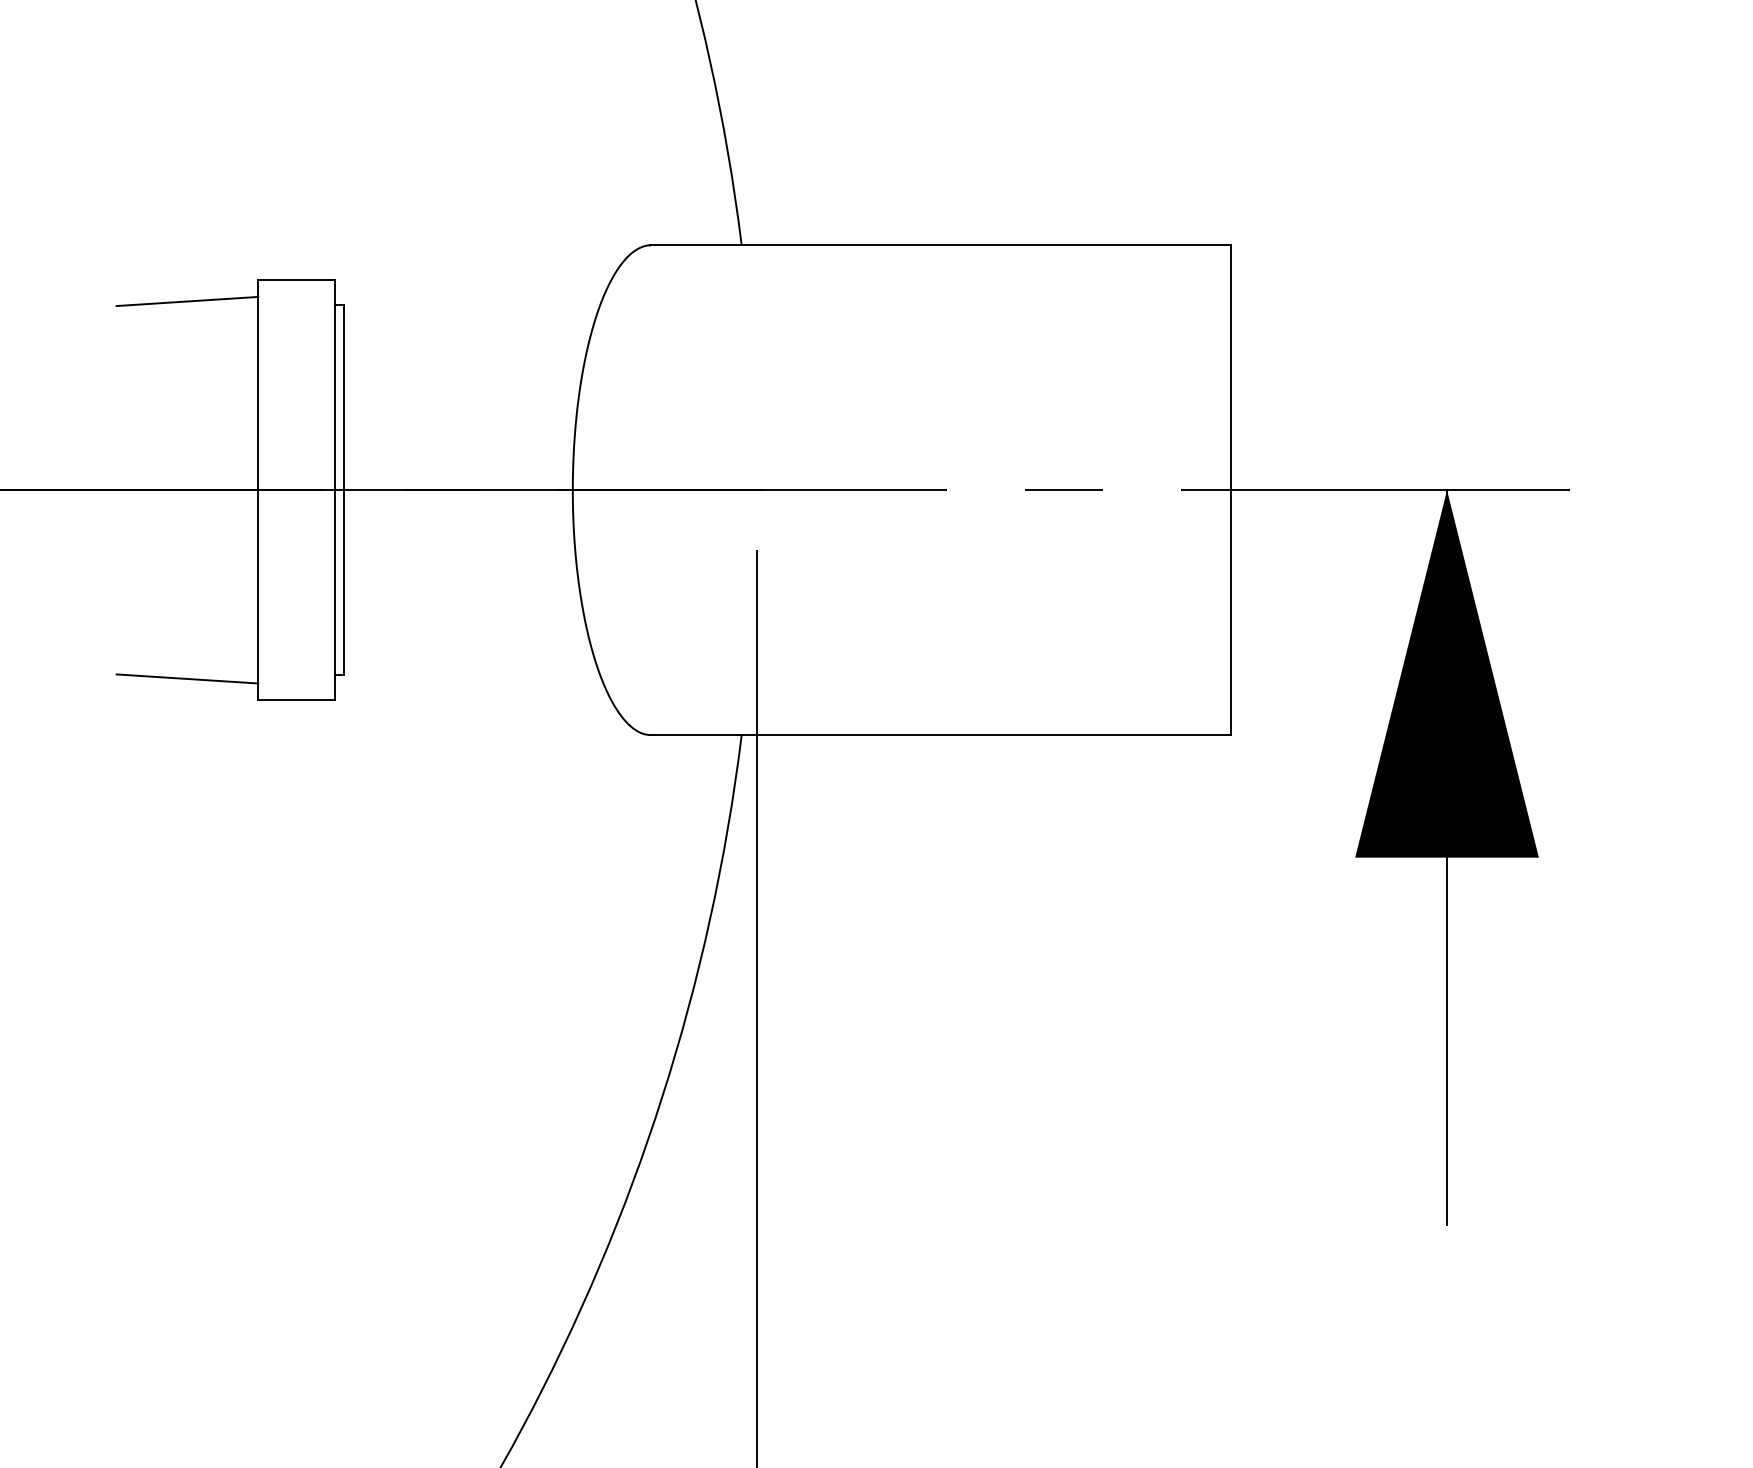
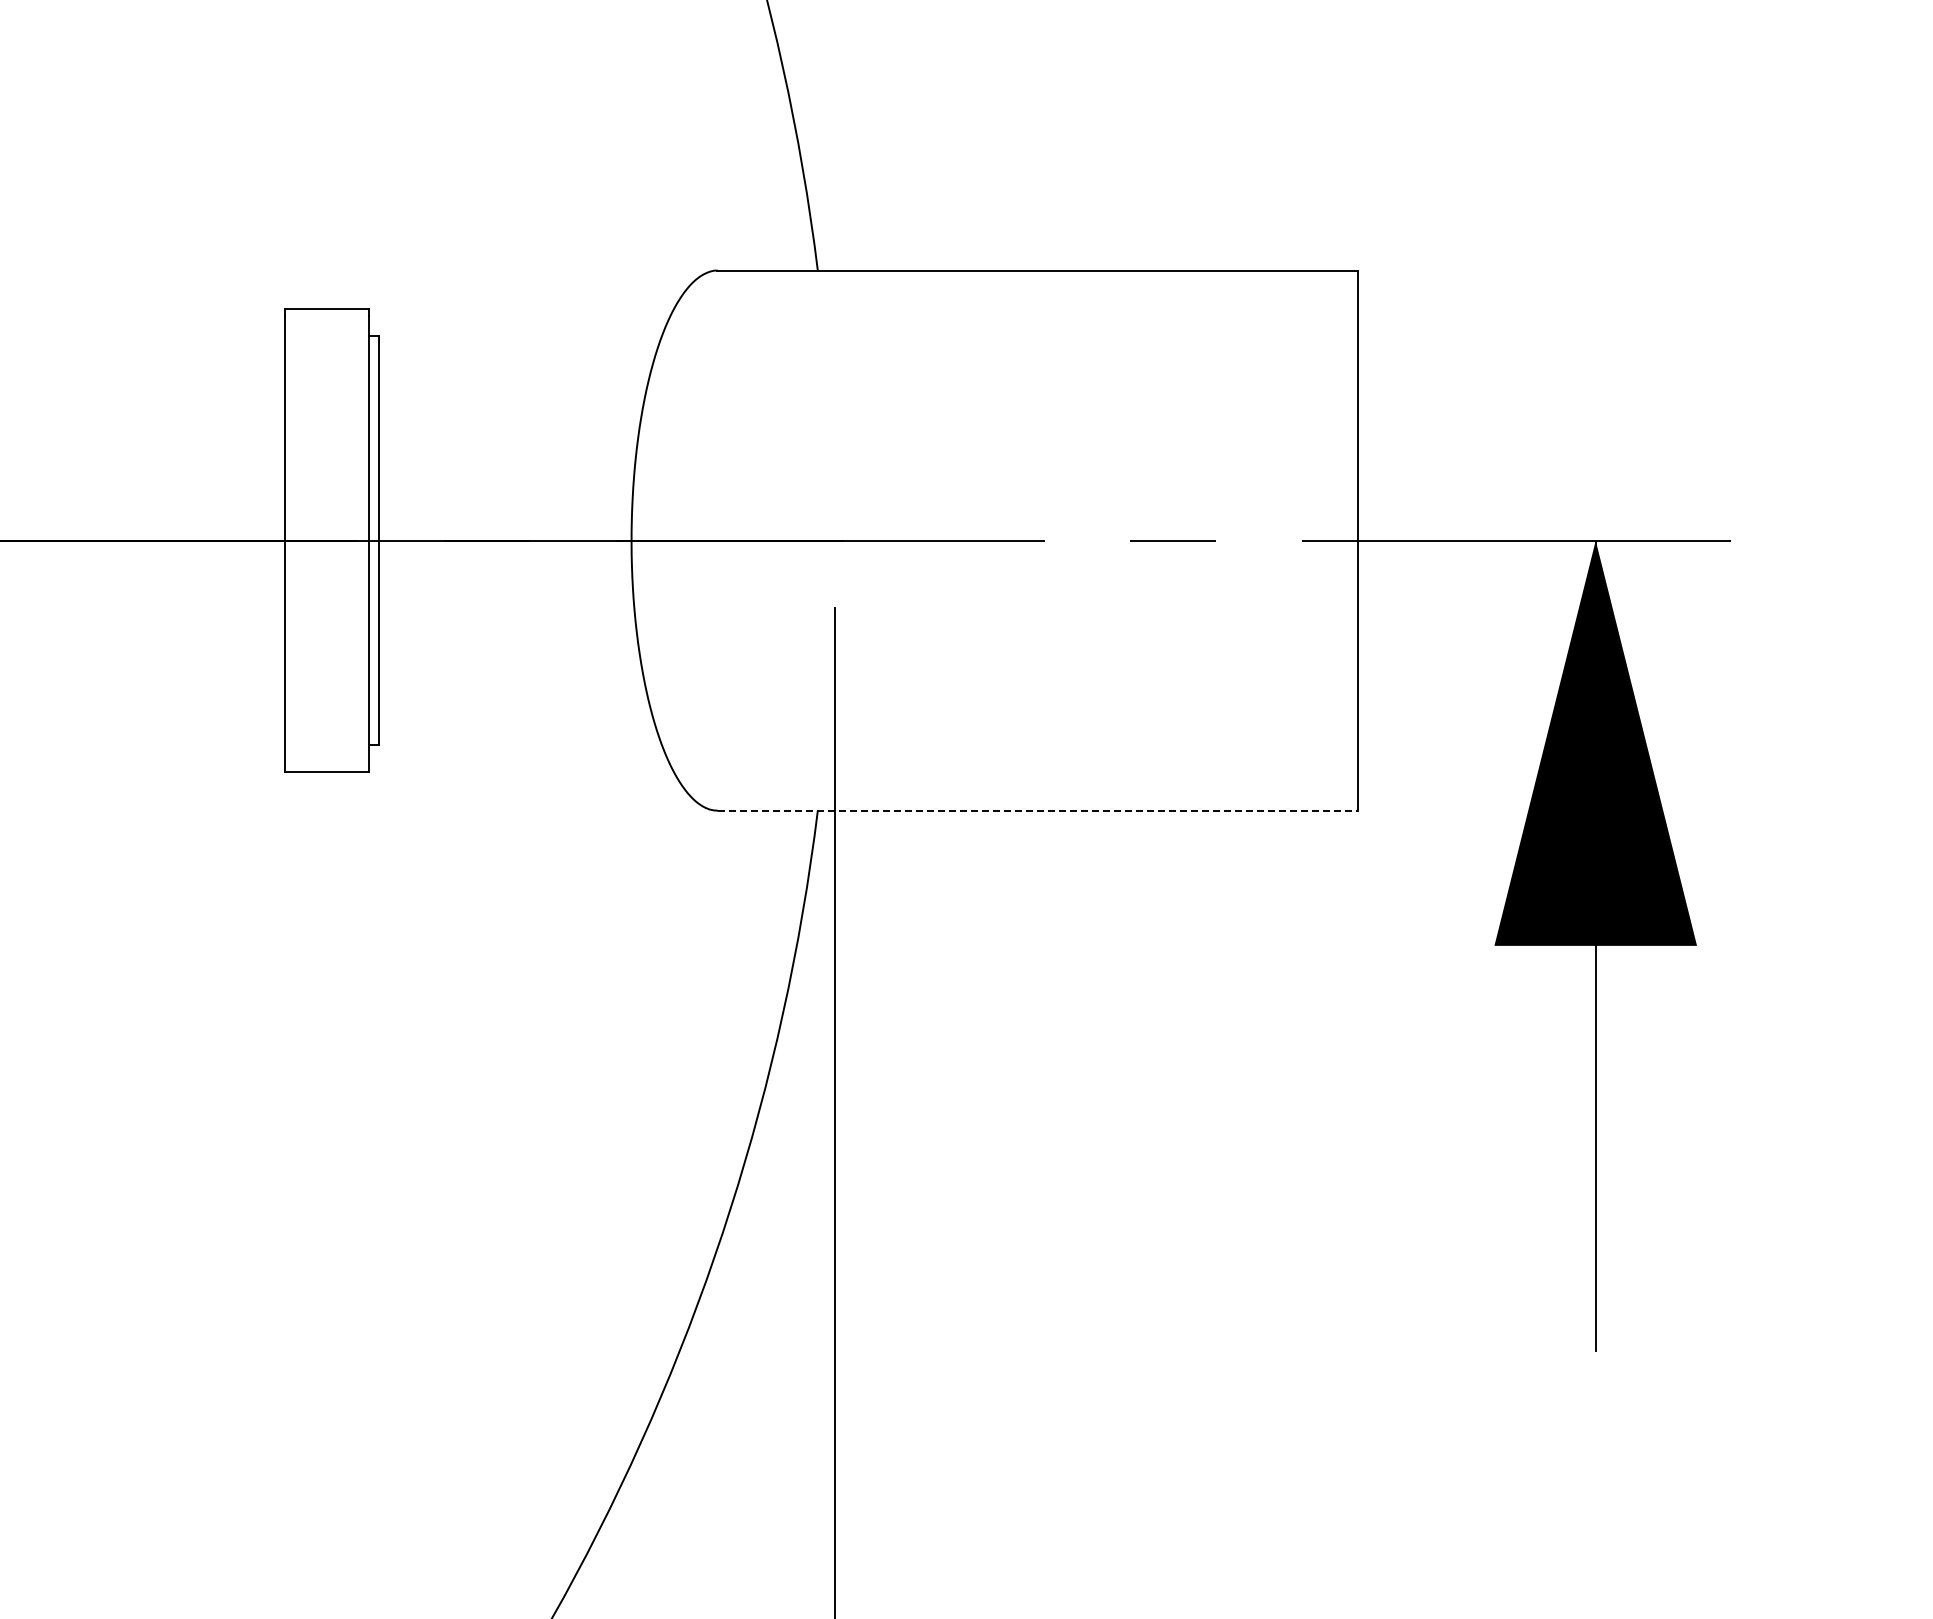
line: (187, 301) -> (206, 332), removed
line: (187, 678) -> (206, 748), removed
line: (940, 734) -> (1037, 810), solid -> dashed

